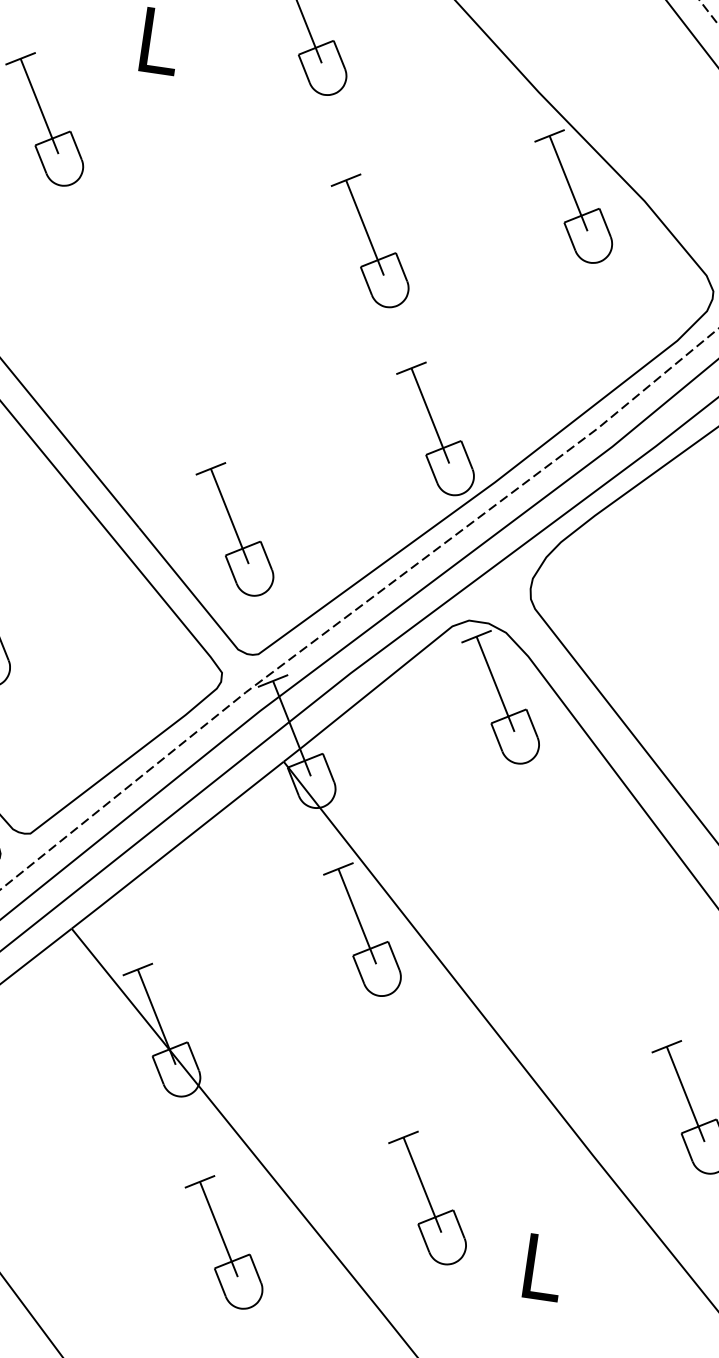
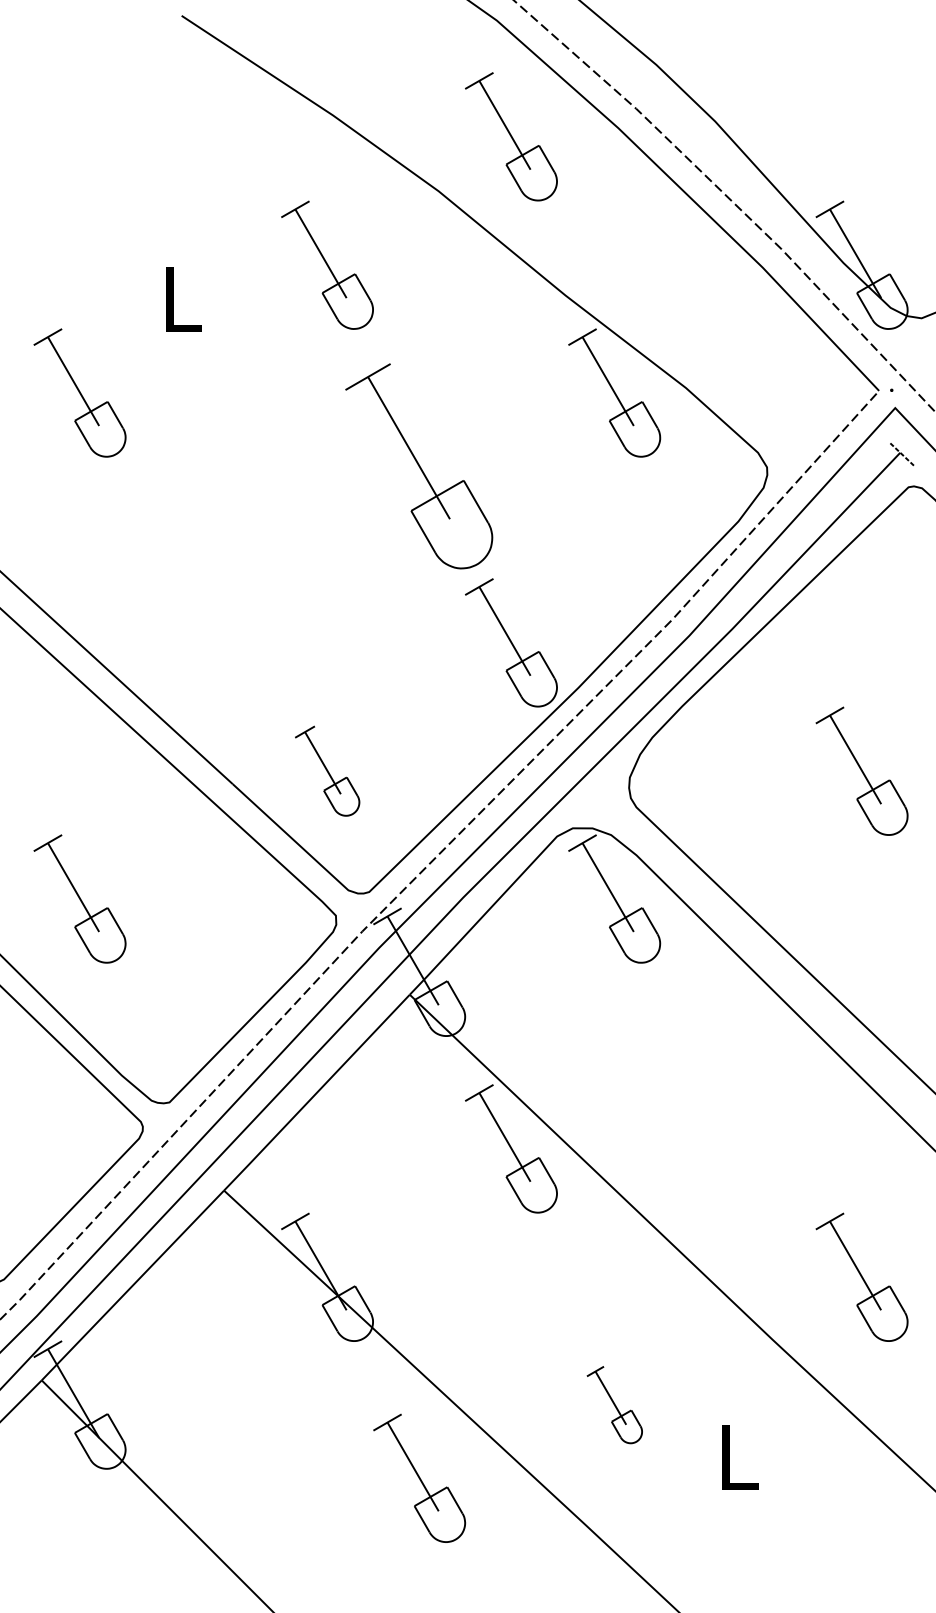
part: (369, 239) -> (419, 465), size x1.6
part: (234, 527) -> (327, 770), size x0.7
part: (427, 1196) -> (614, 1404), size x0.6

